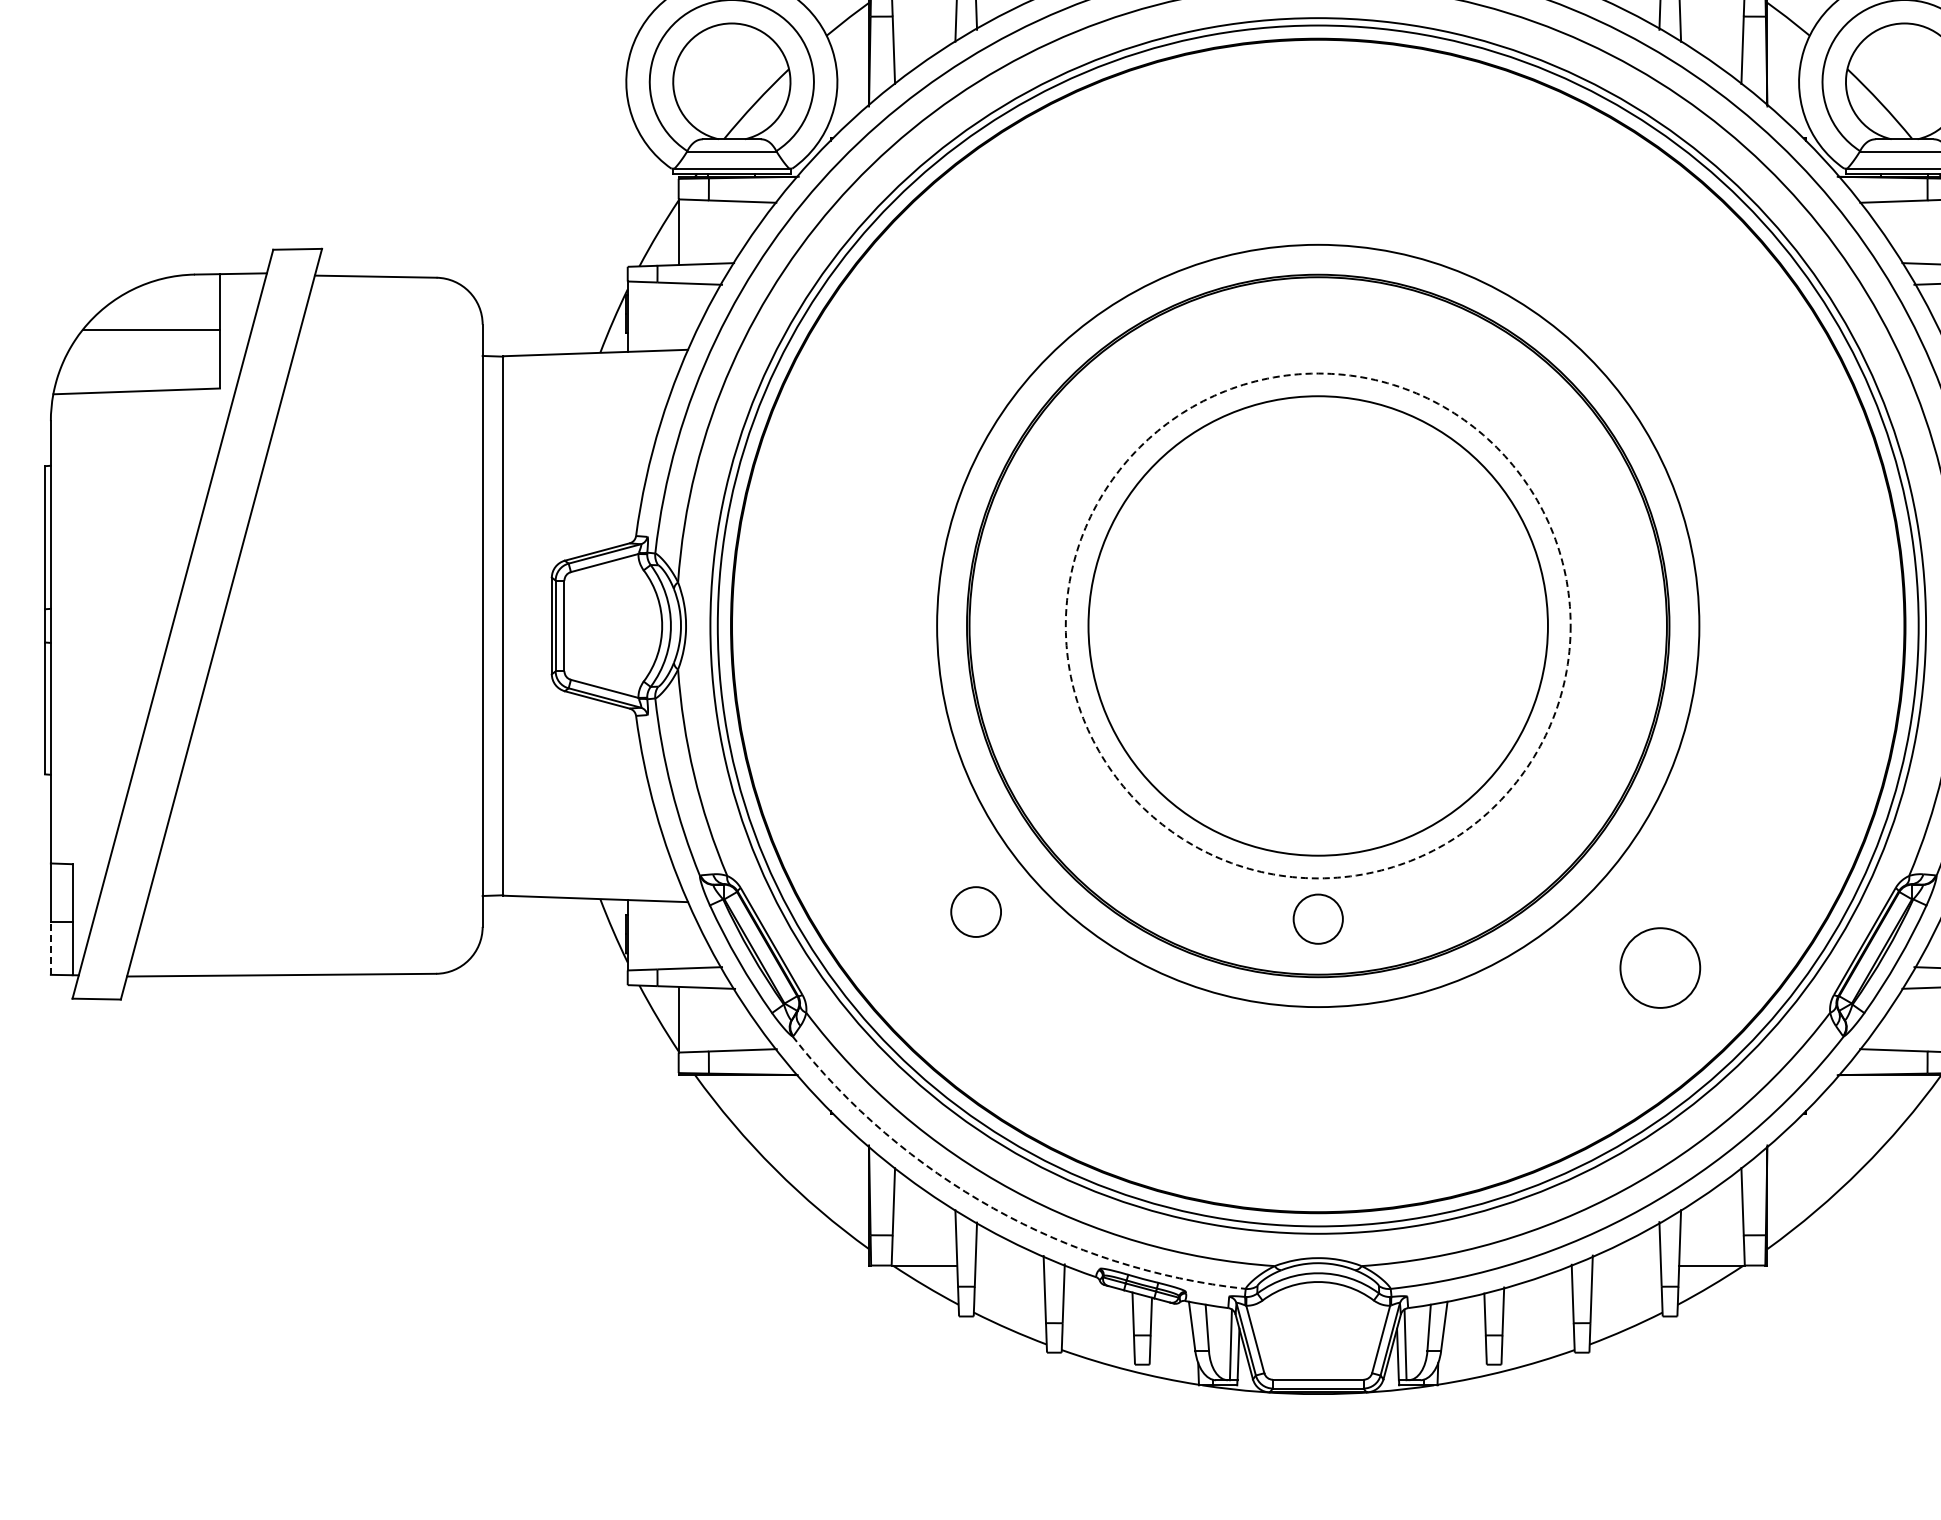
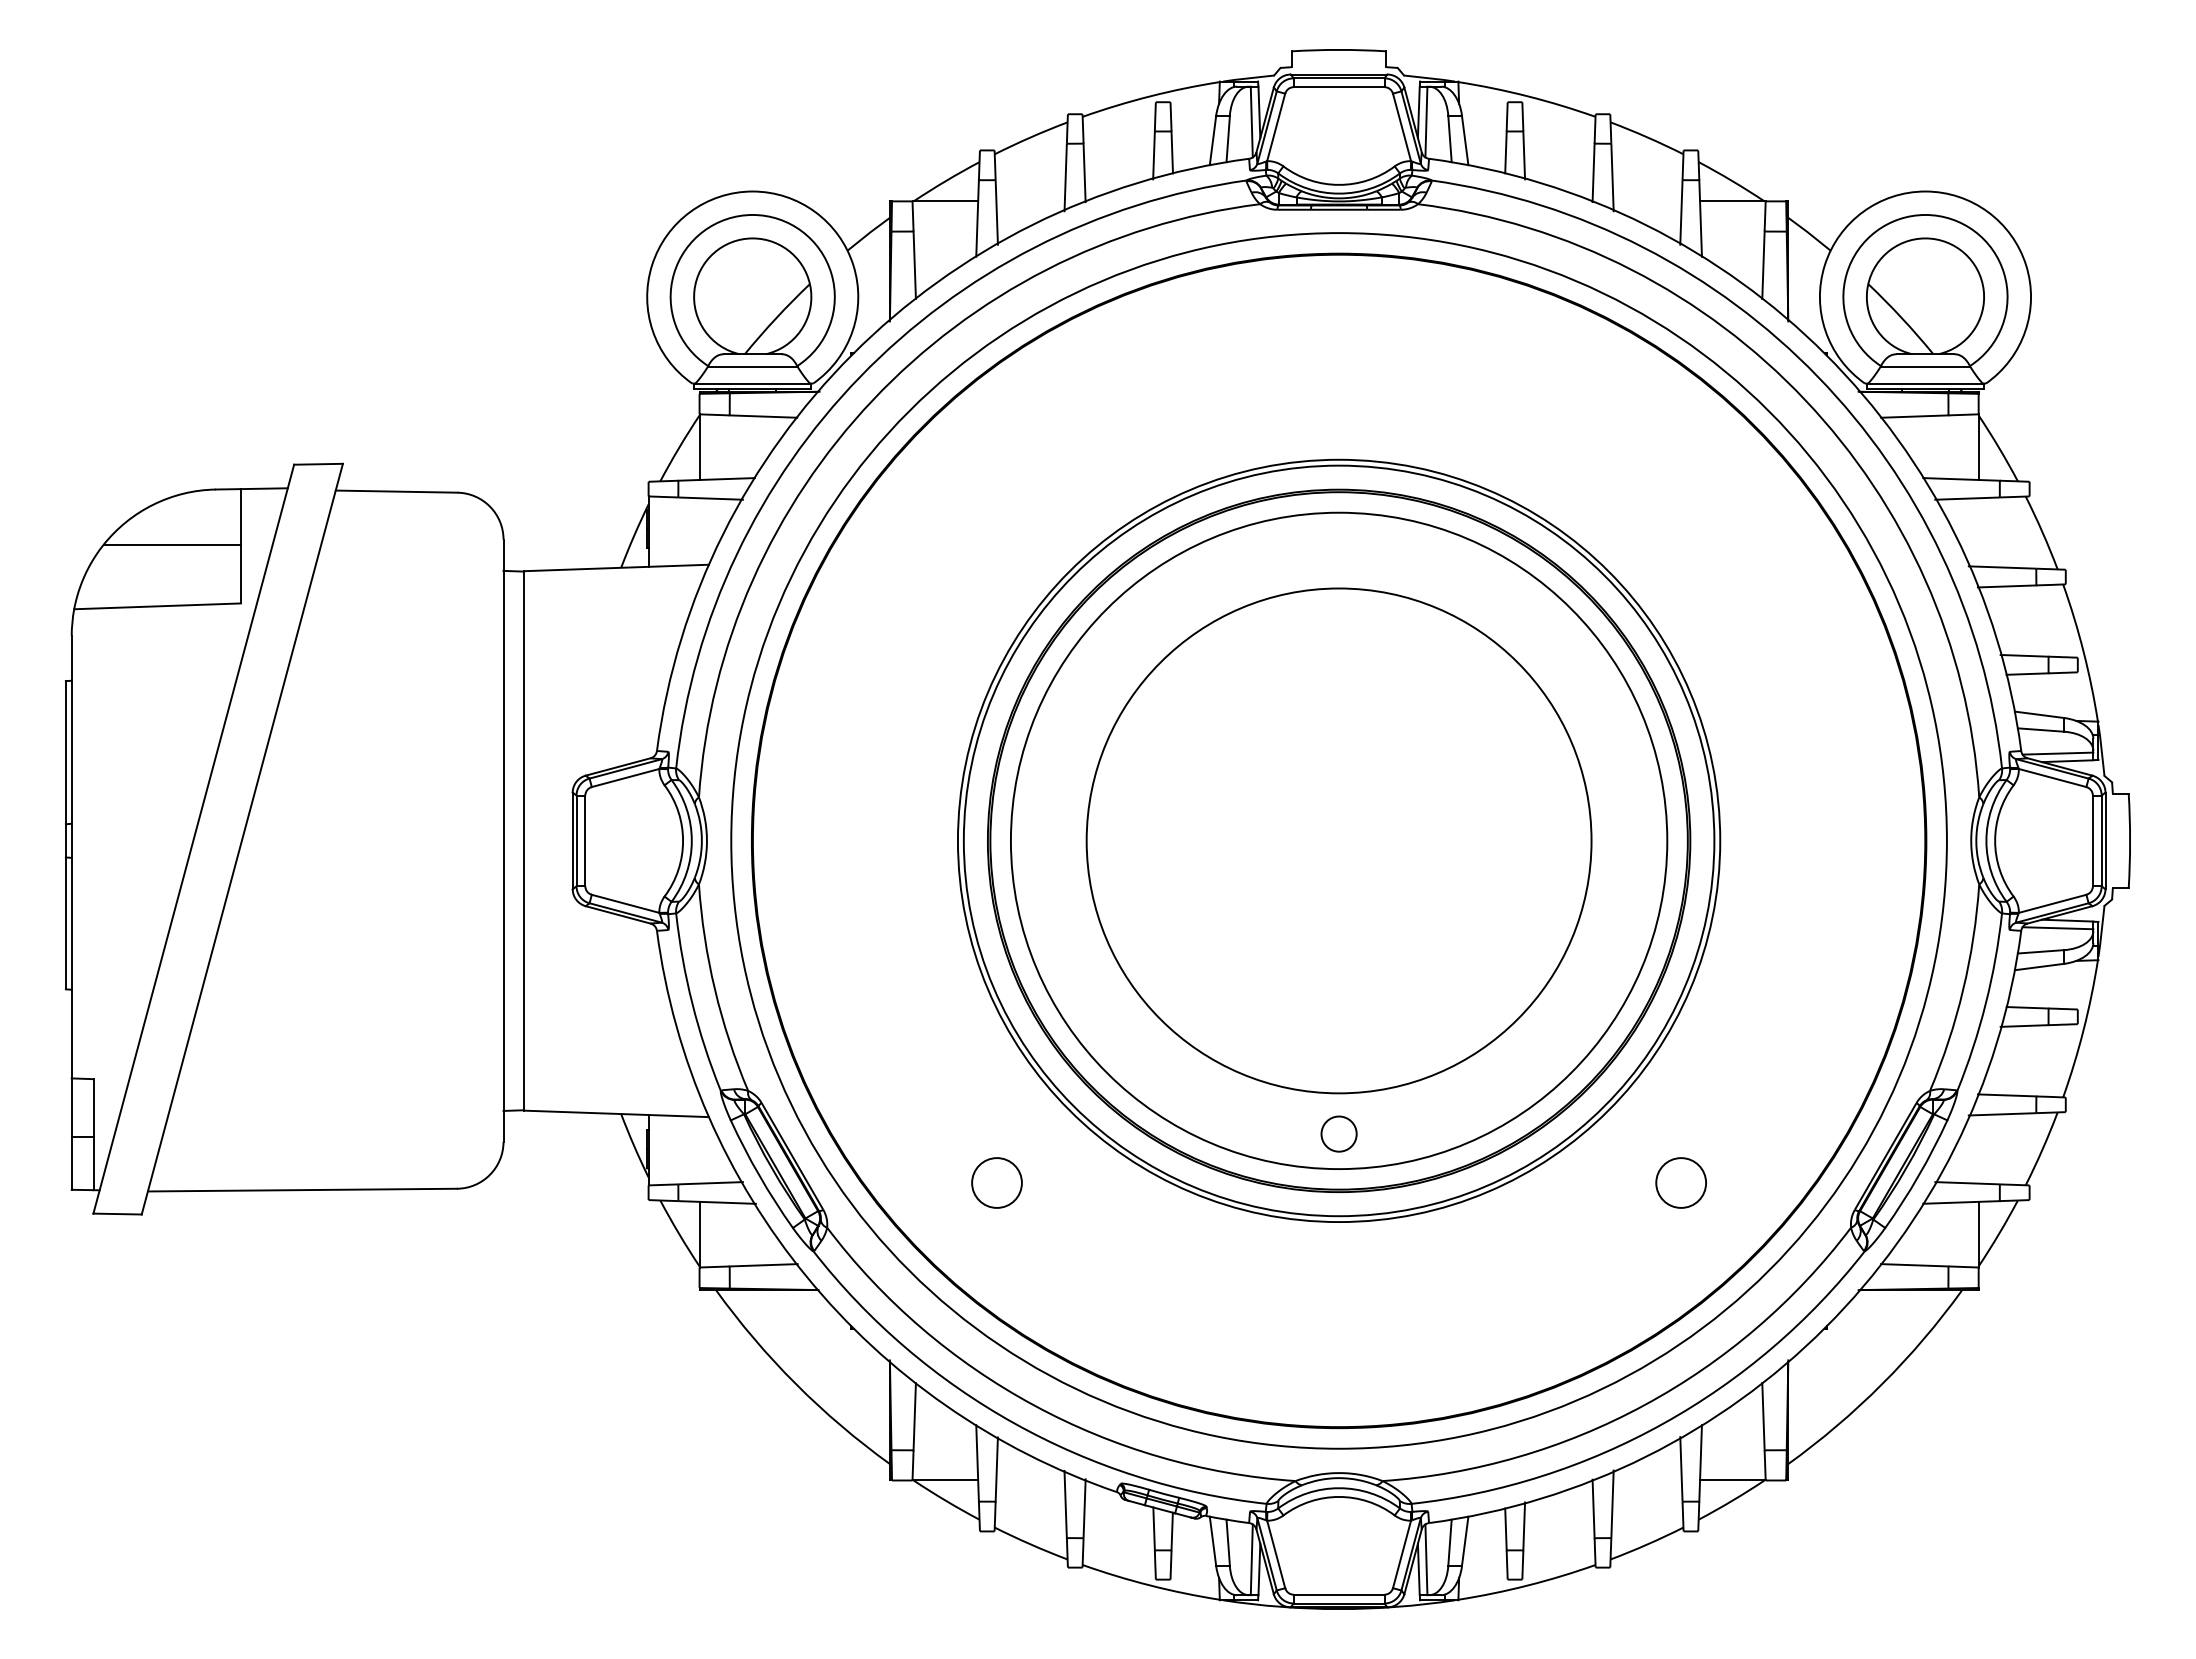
circle: (1317, 625) -> (1338, 840), dashed -> solid
circle: (1317, 625) -> (1338, 840), size x0.62
circle: (1317, 625) -> (1338, 840), size x1.43
circle: (975, 911) -> (996, 1182), moved
circle: (1317, 918) -> (1338, 1133), size x0.71
line: (50, 947) -> (71, 1162), dashed -> solid
circle: (1660, 967) -> (1681, 1182), size x0.62
arc: (993, 1208) -> (1014, 1423), dashed -> solid

